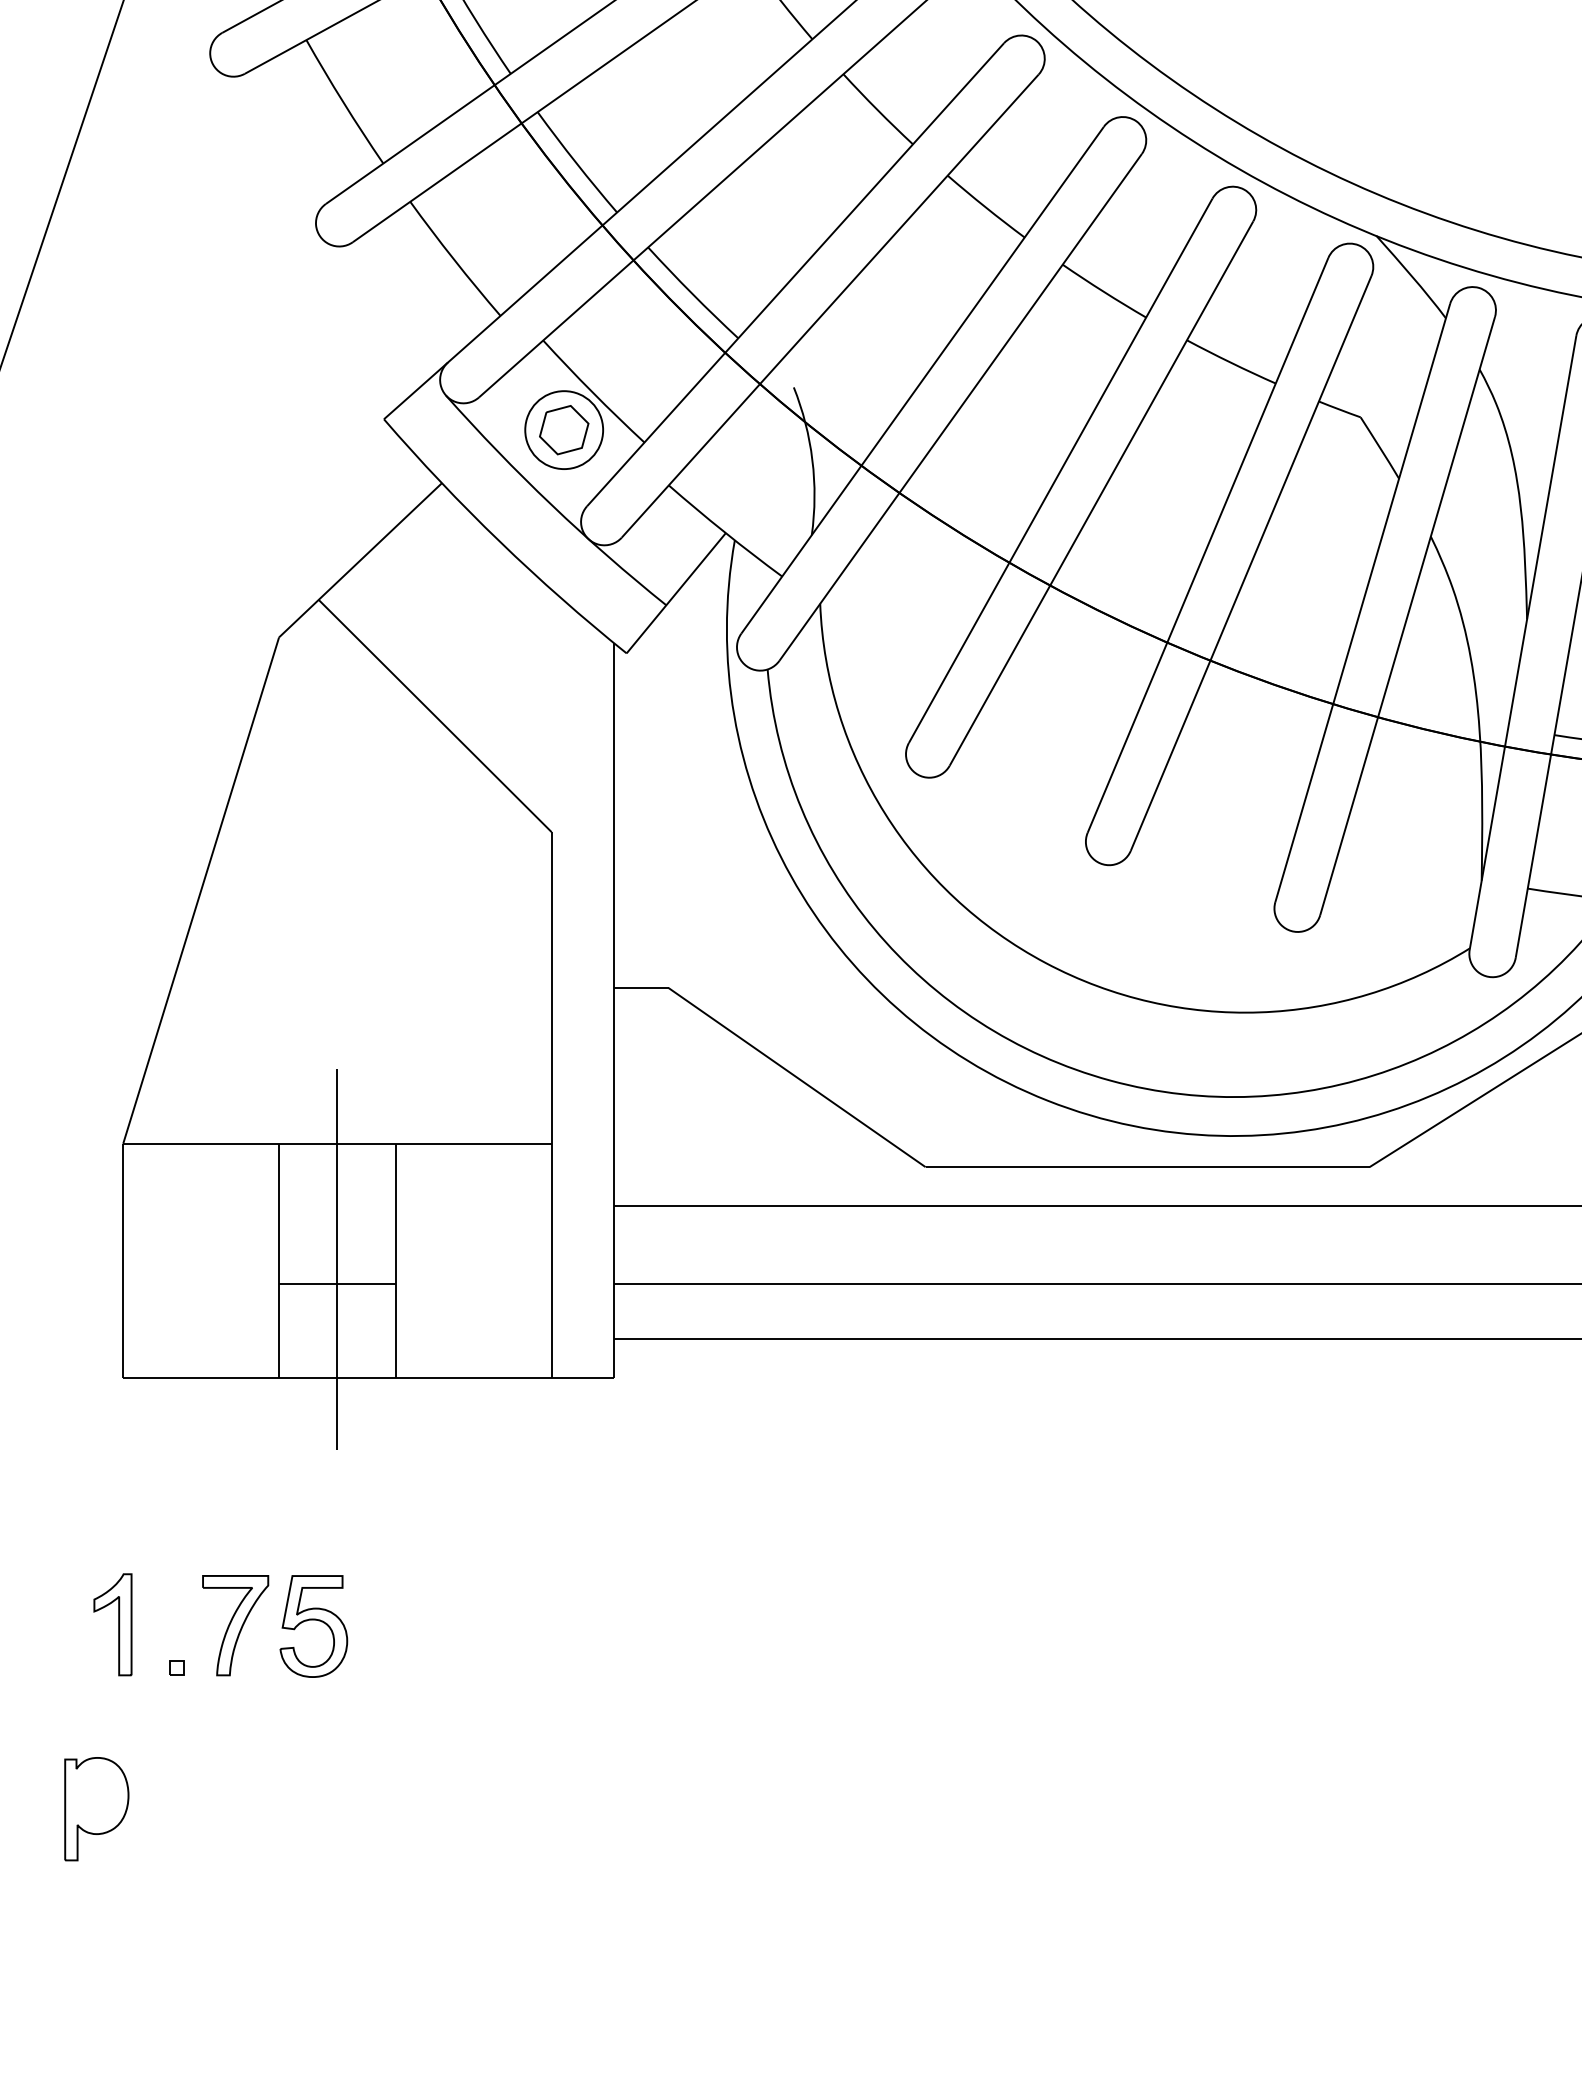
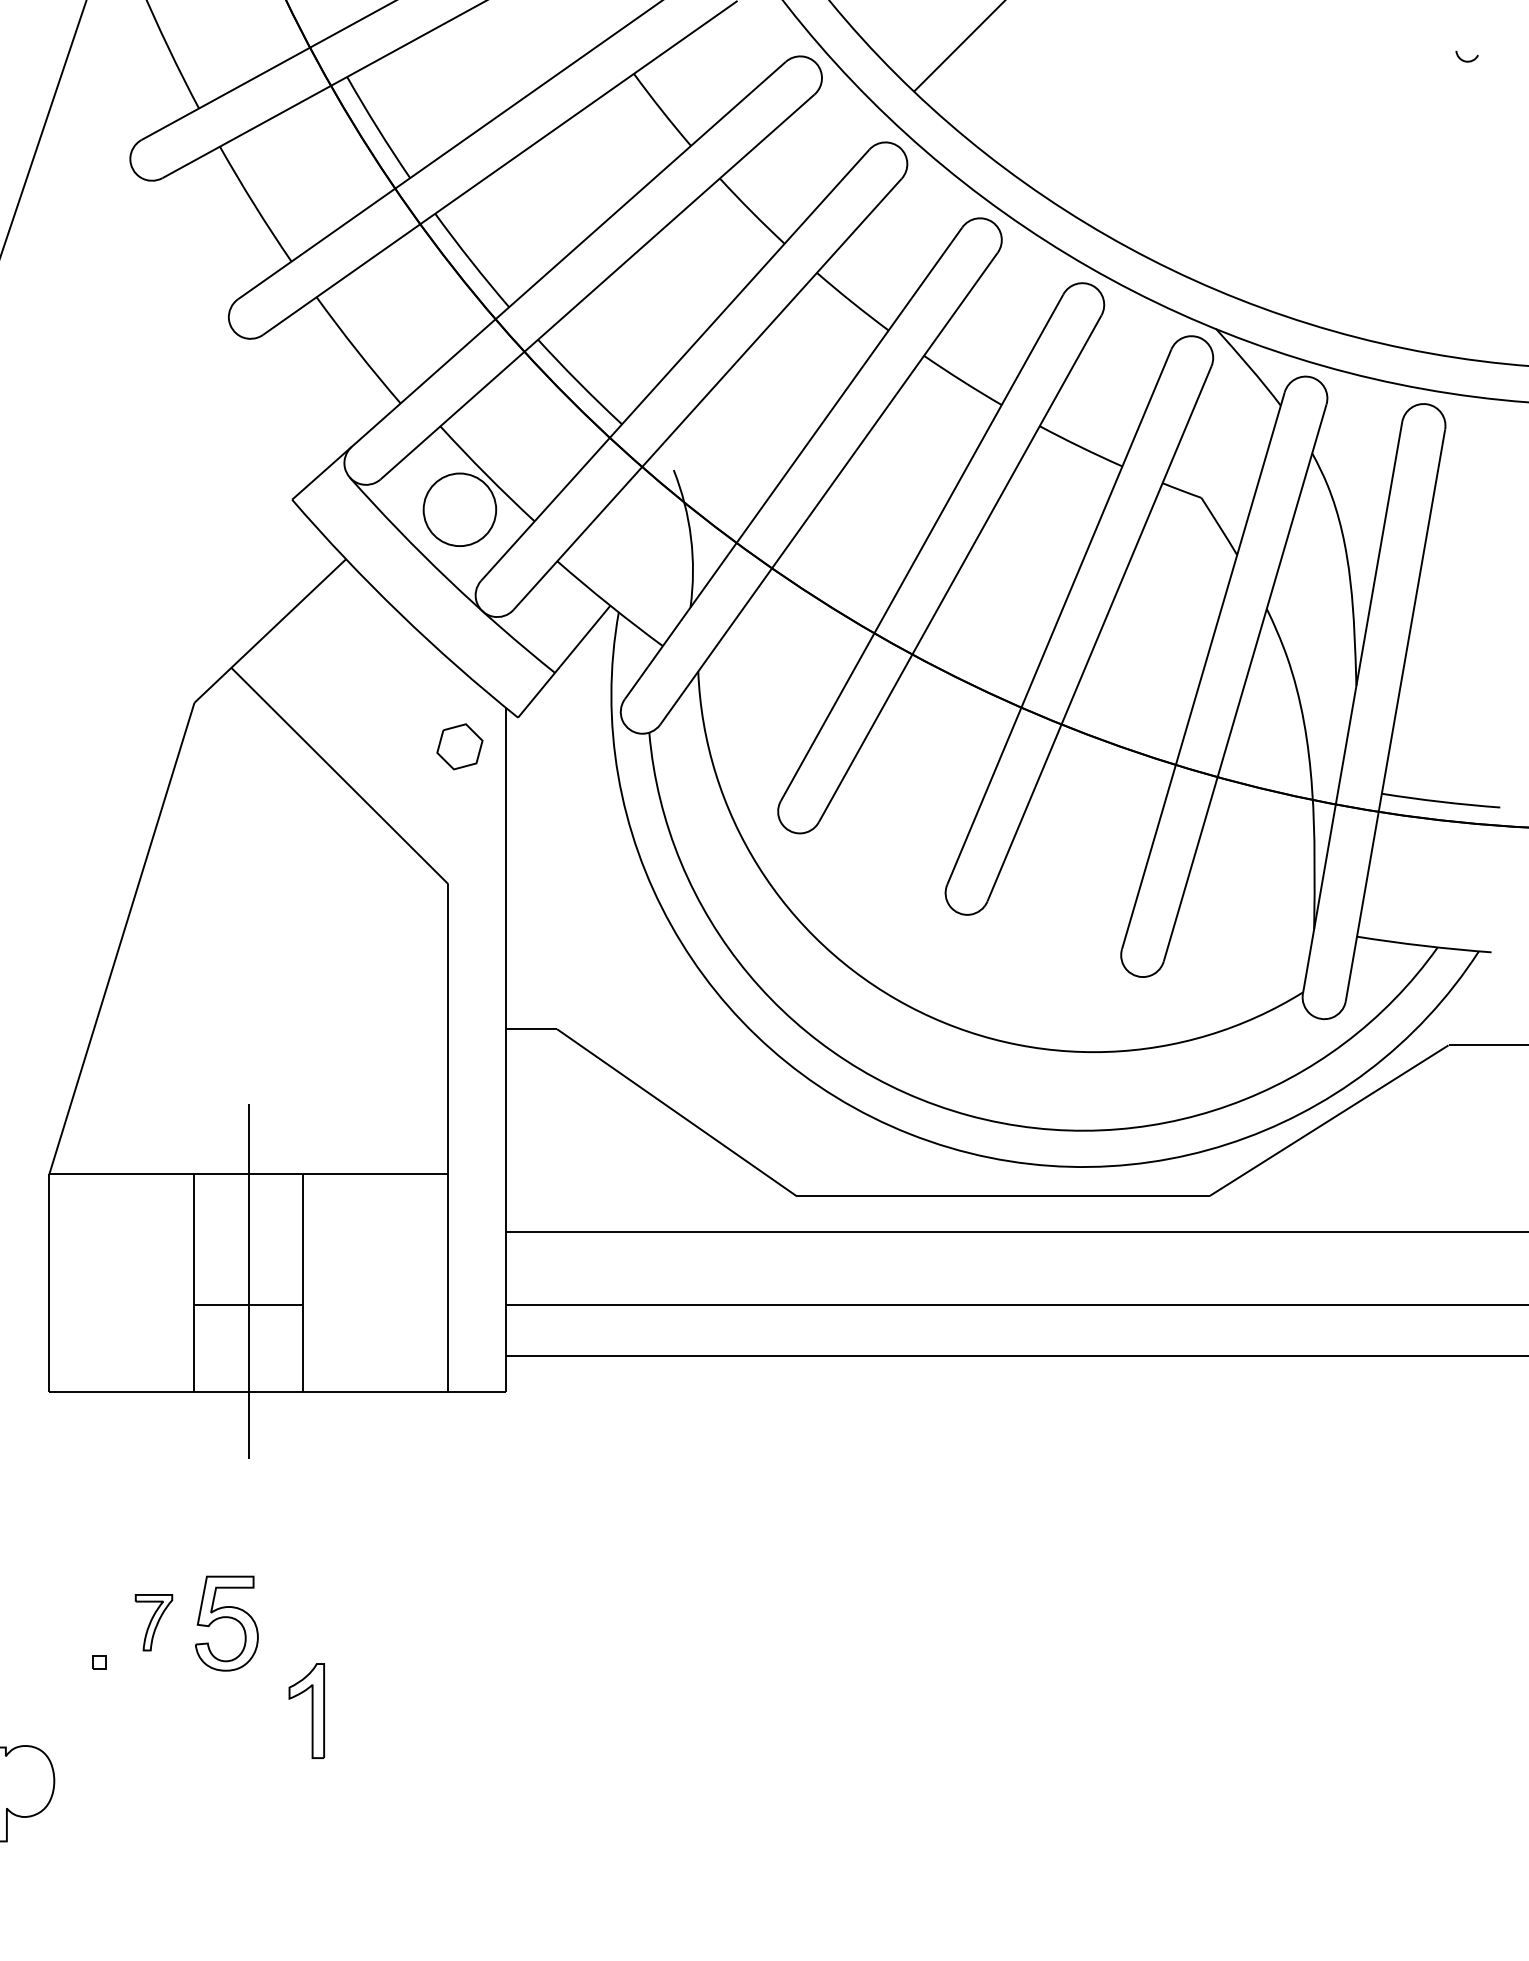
part: (563, 429) -> (459, 746), moved
part: (112, 1624) -> (306, 1710), moved
part: (235, 1625) -> (153, 1622), size x0.6

